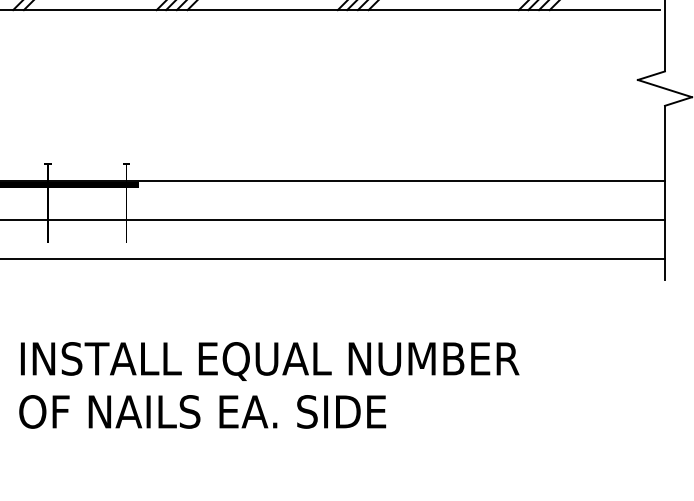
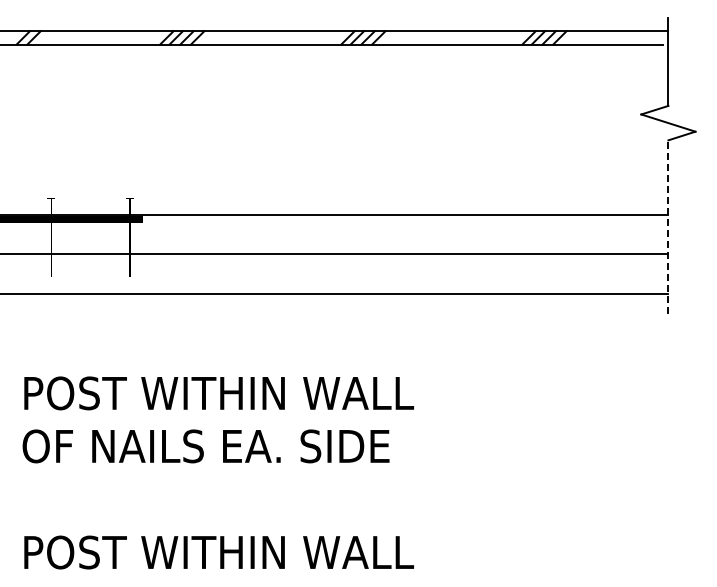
line: (665, 192) -> (668, 226), solid -> dashed
text: (272, 361) -> (275, 395), INSTALL EQUAL NUMBER -> POST WITHIN WALL

